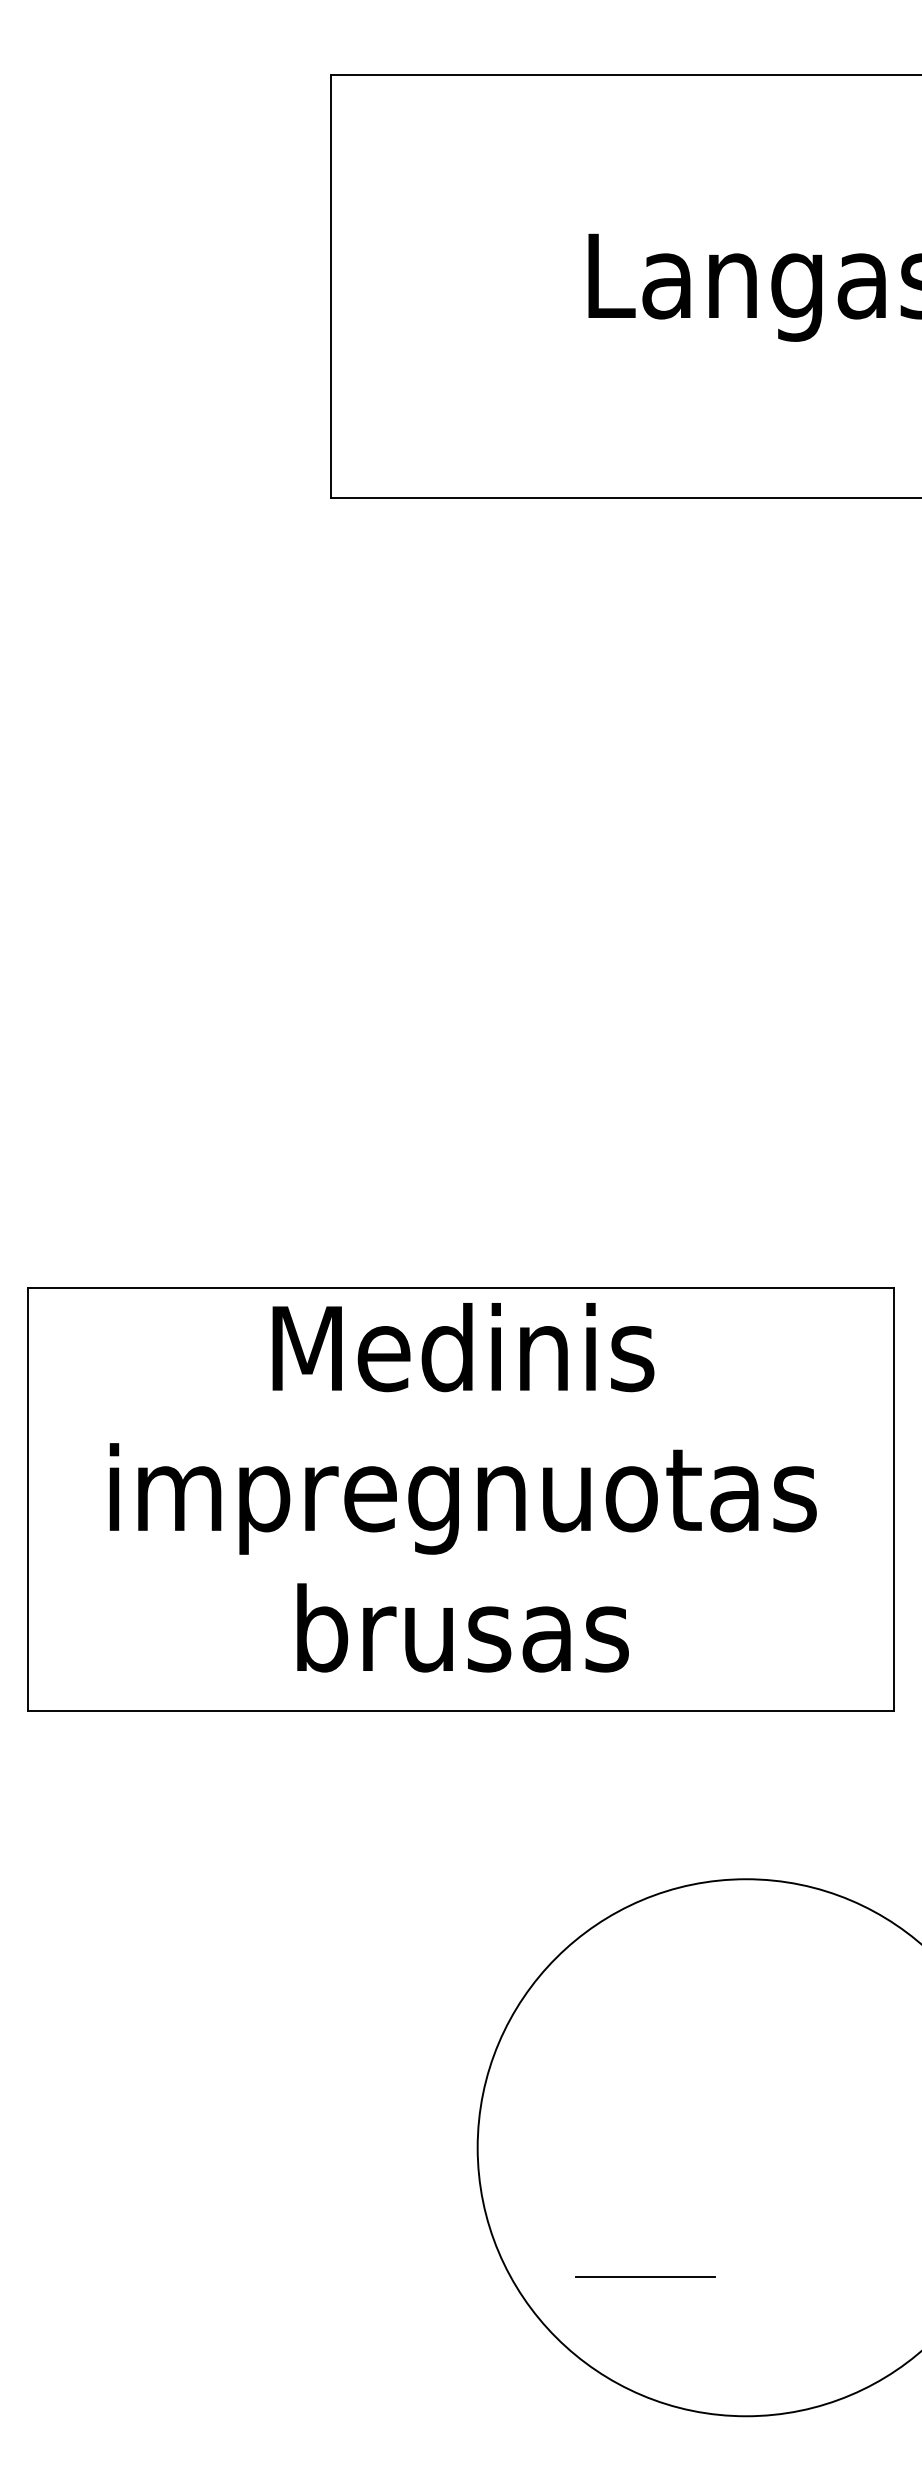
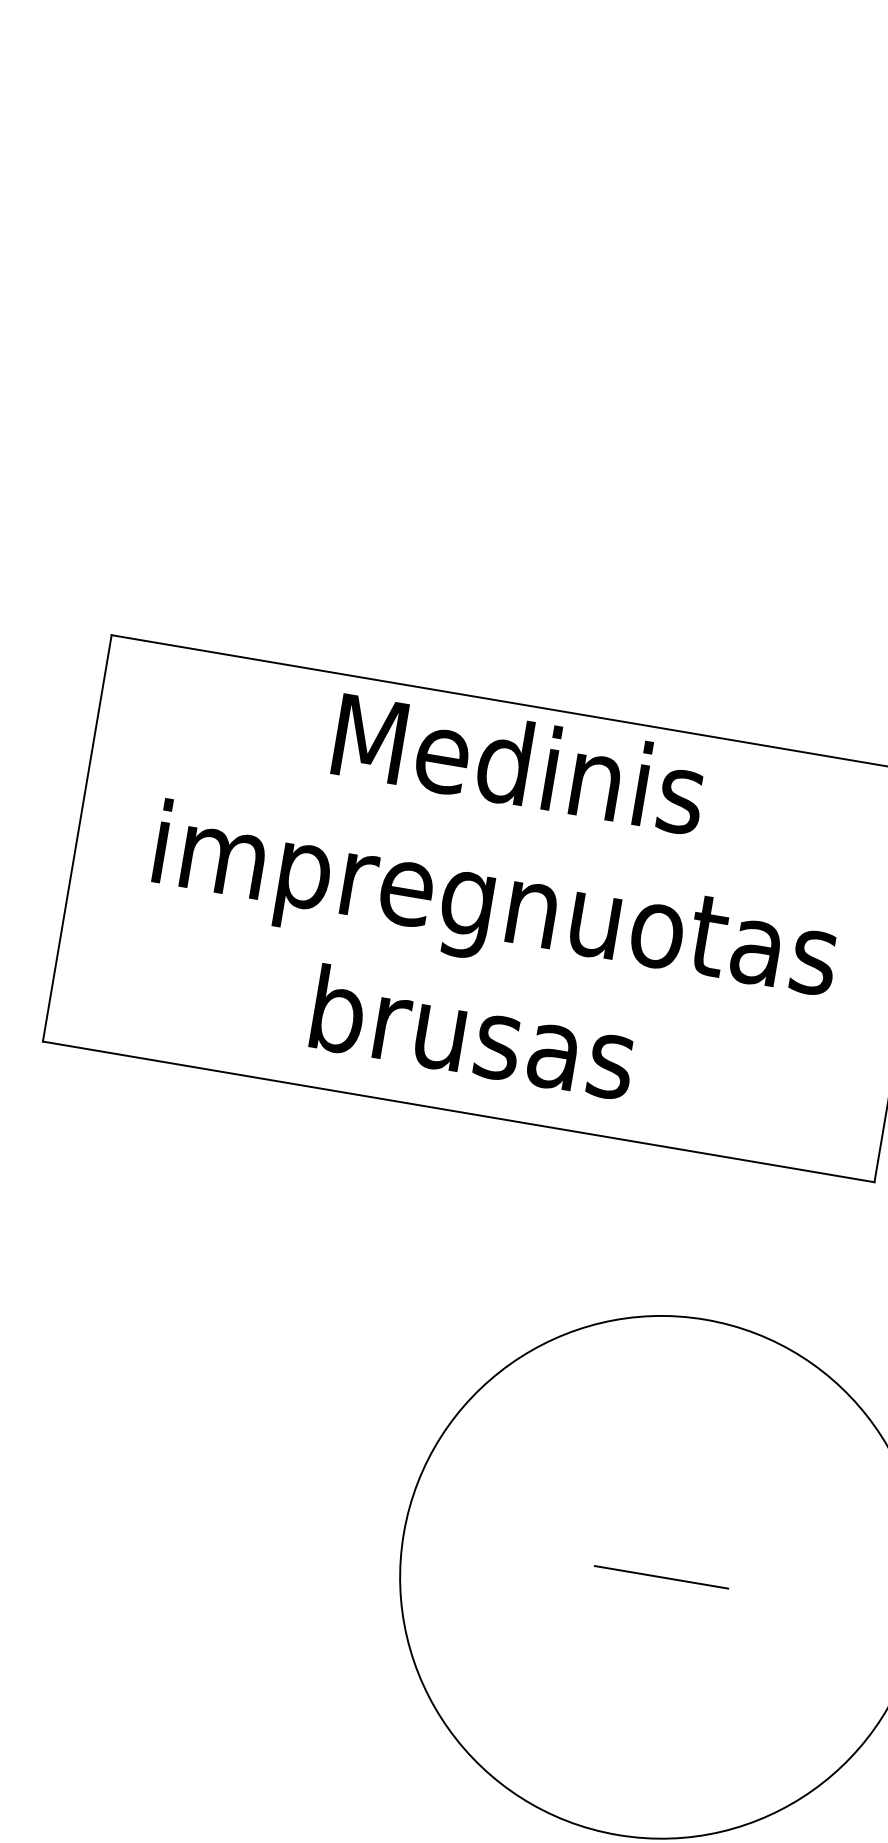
line: (645, 2276) -> (661, 1577), moved

